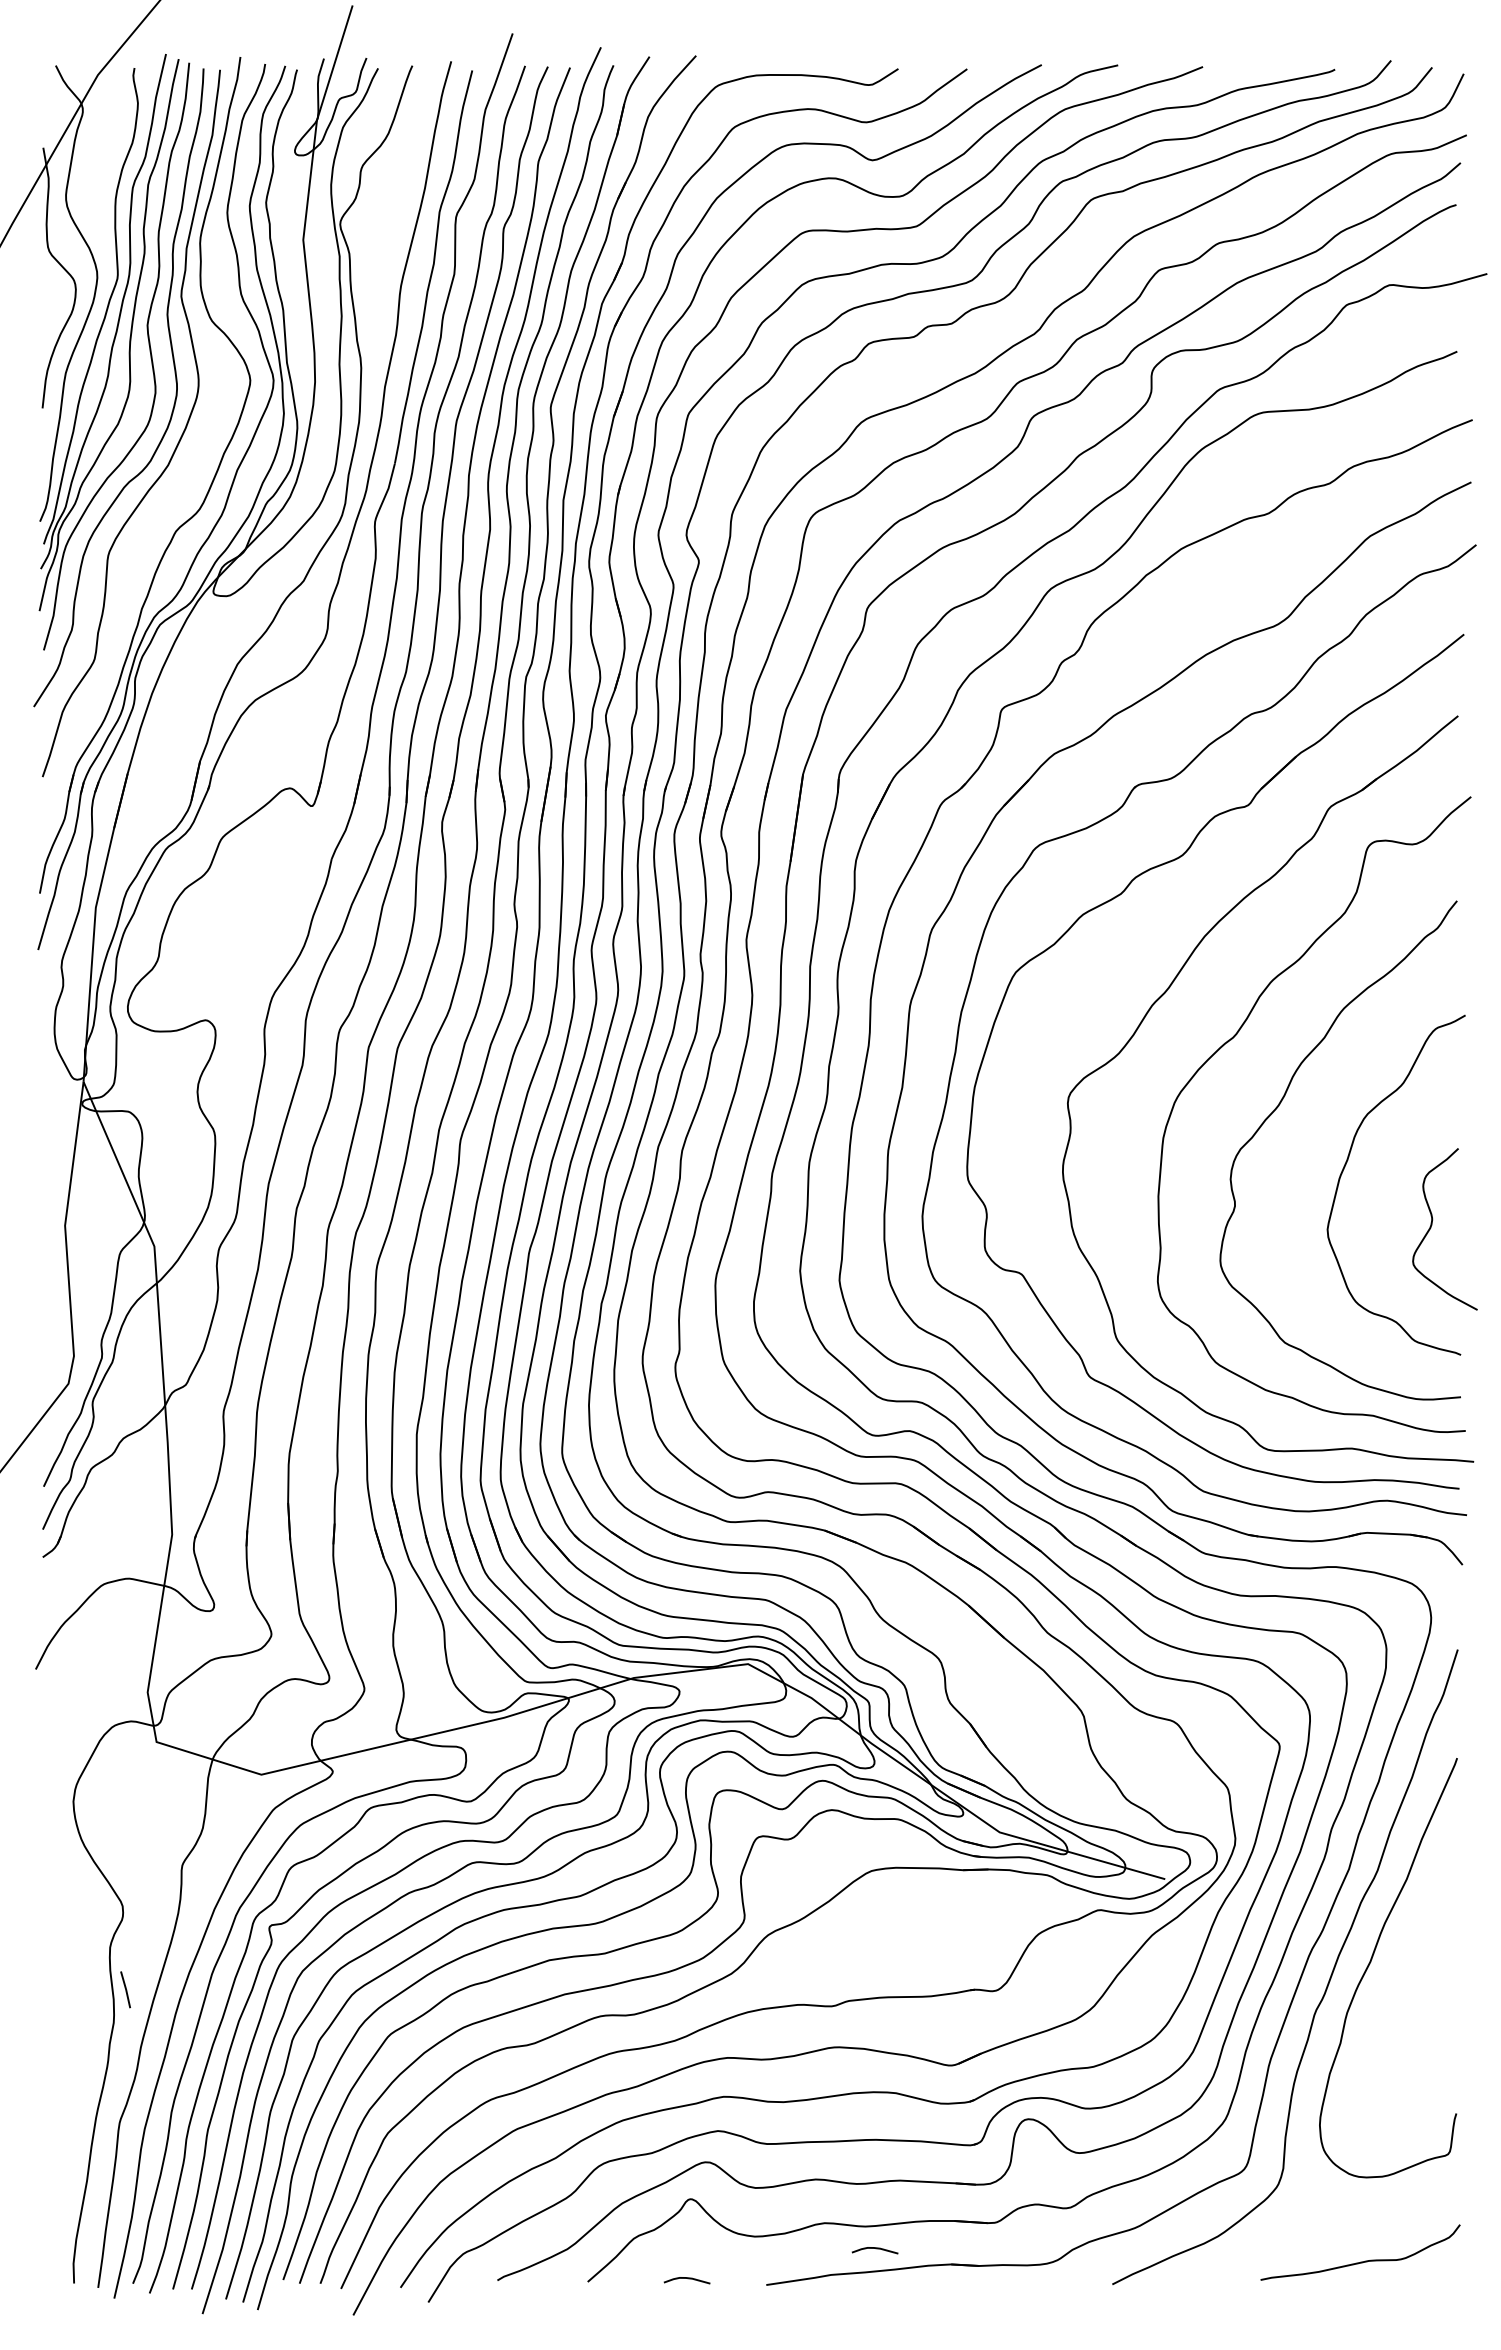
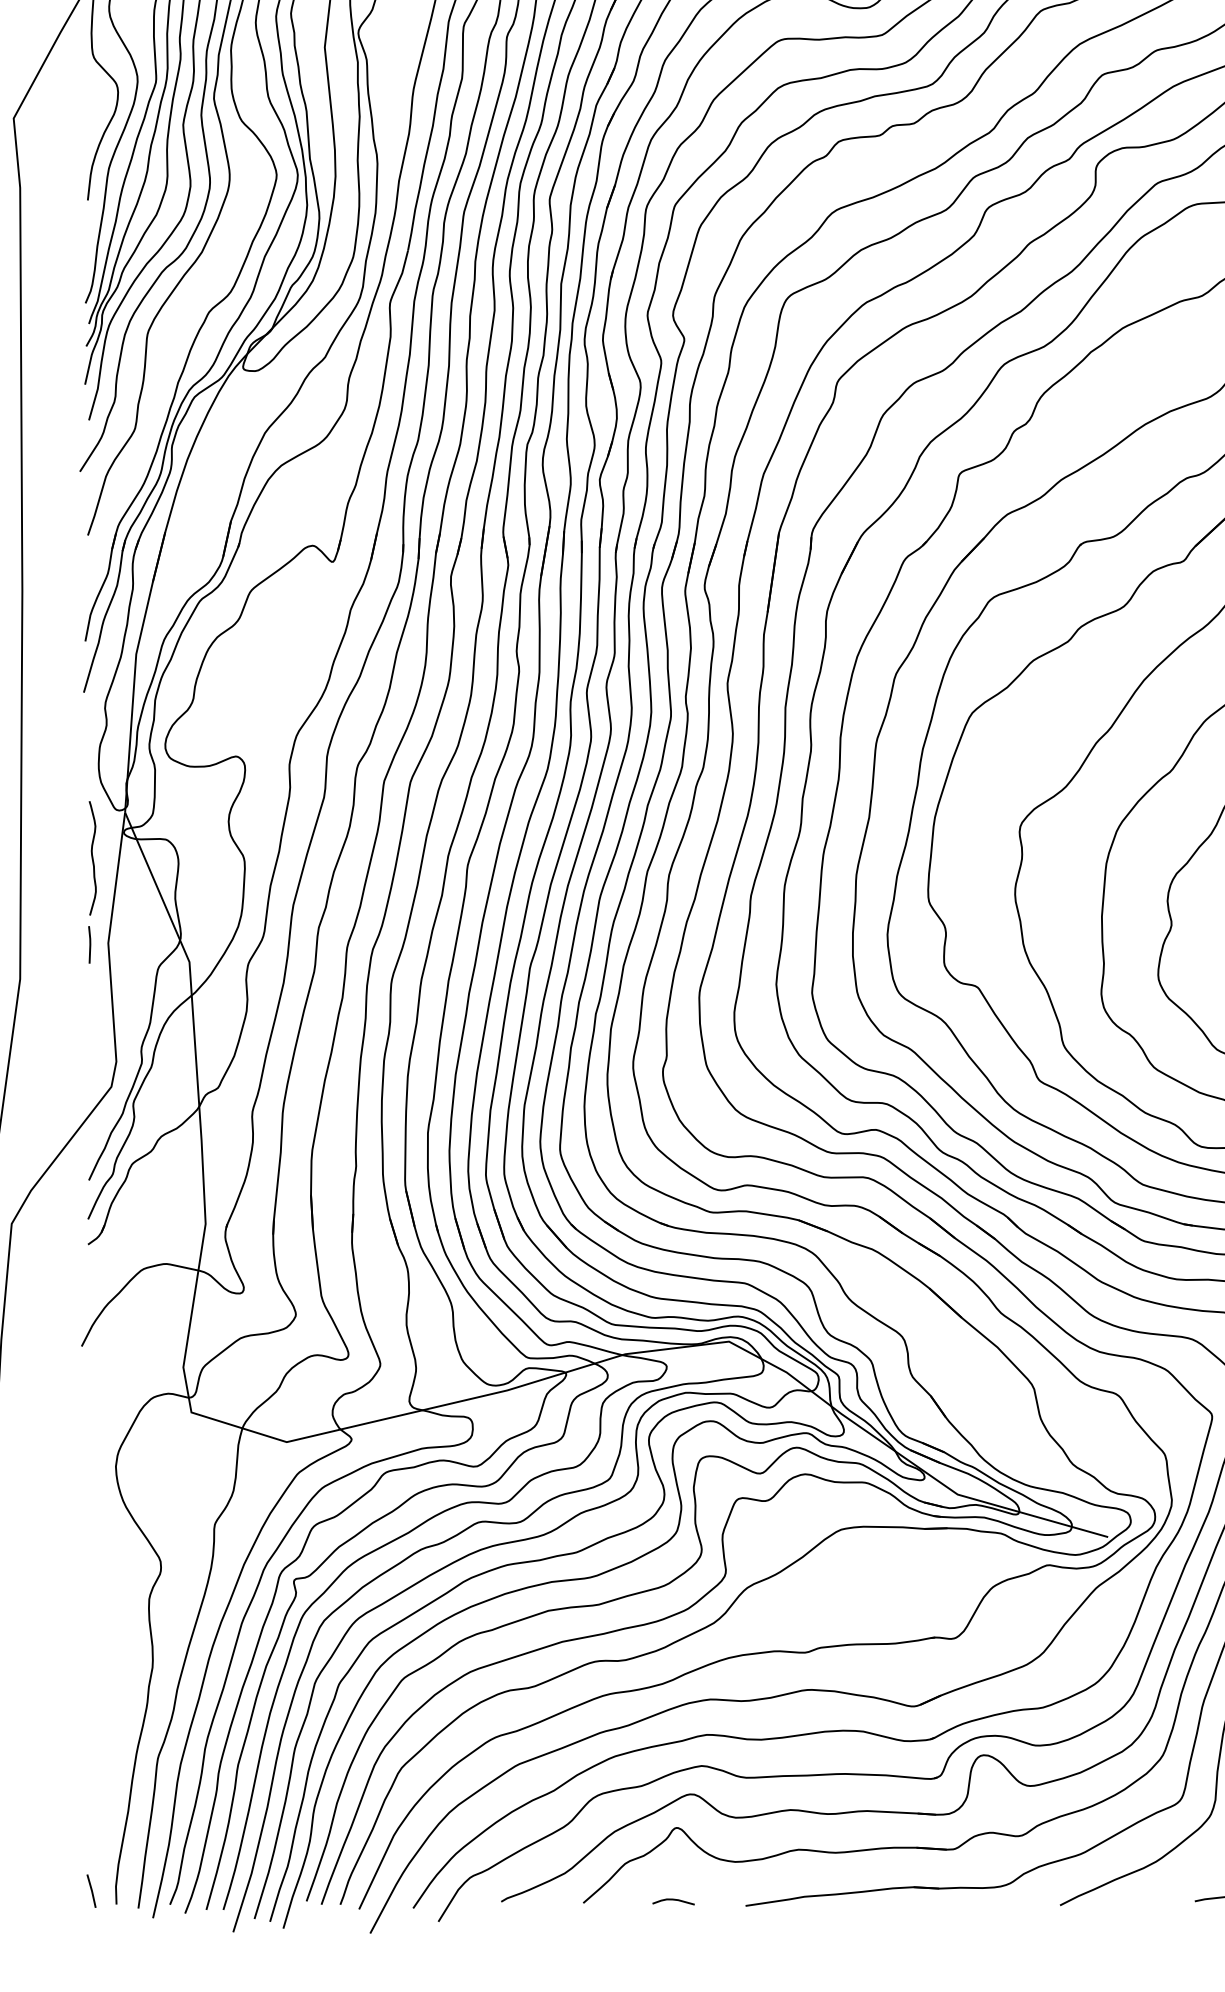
curve: (47, 1132) -> (92, 858), added
line: (44, 1227) -> (89, 944), added
line: (125, 1989) -> (91, 1890), moved
curve: (874, 2248) -> (843, 1872), removed

